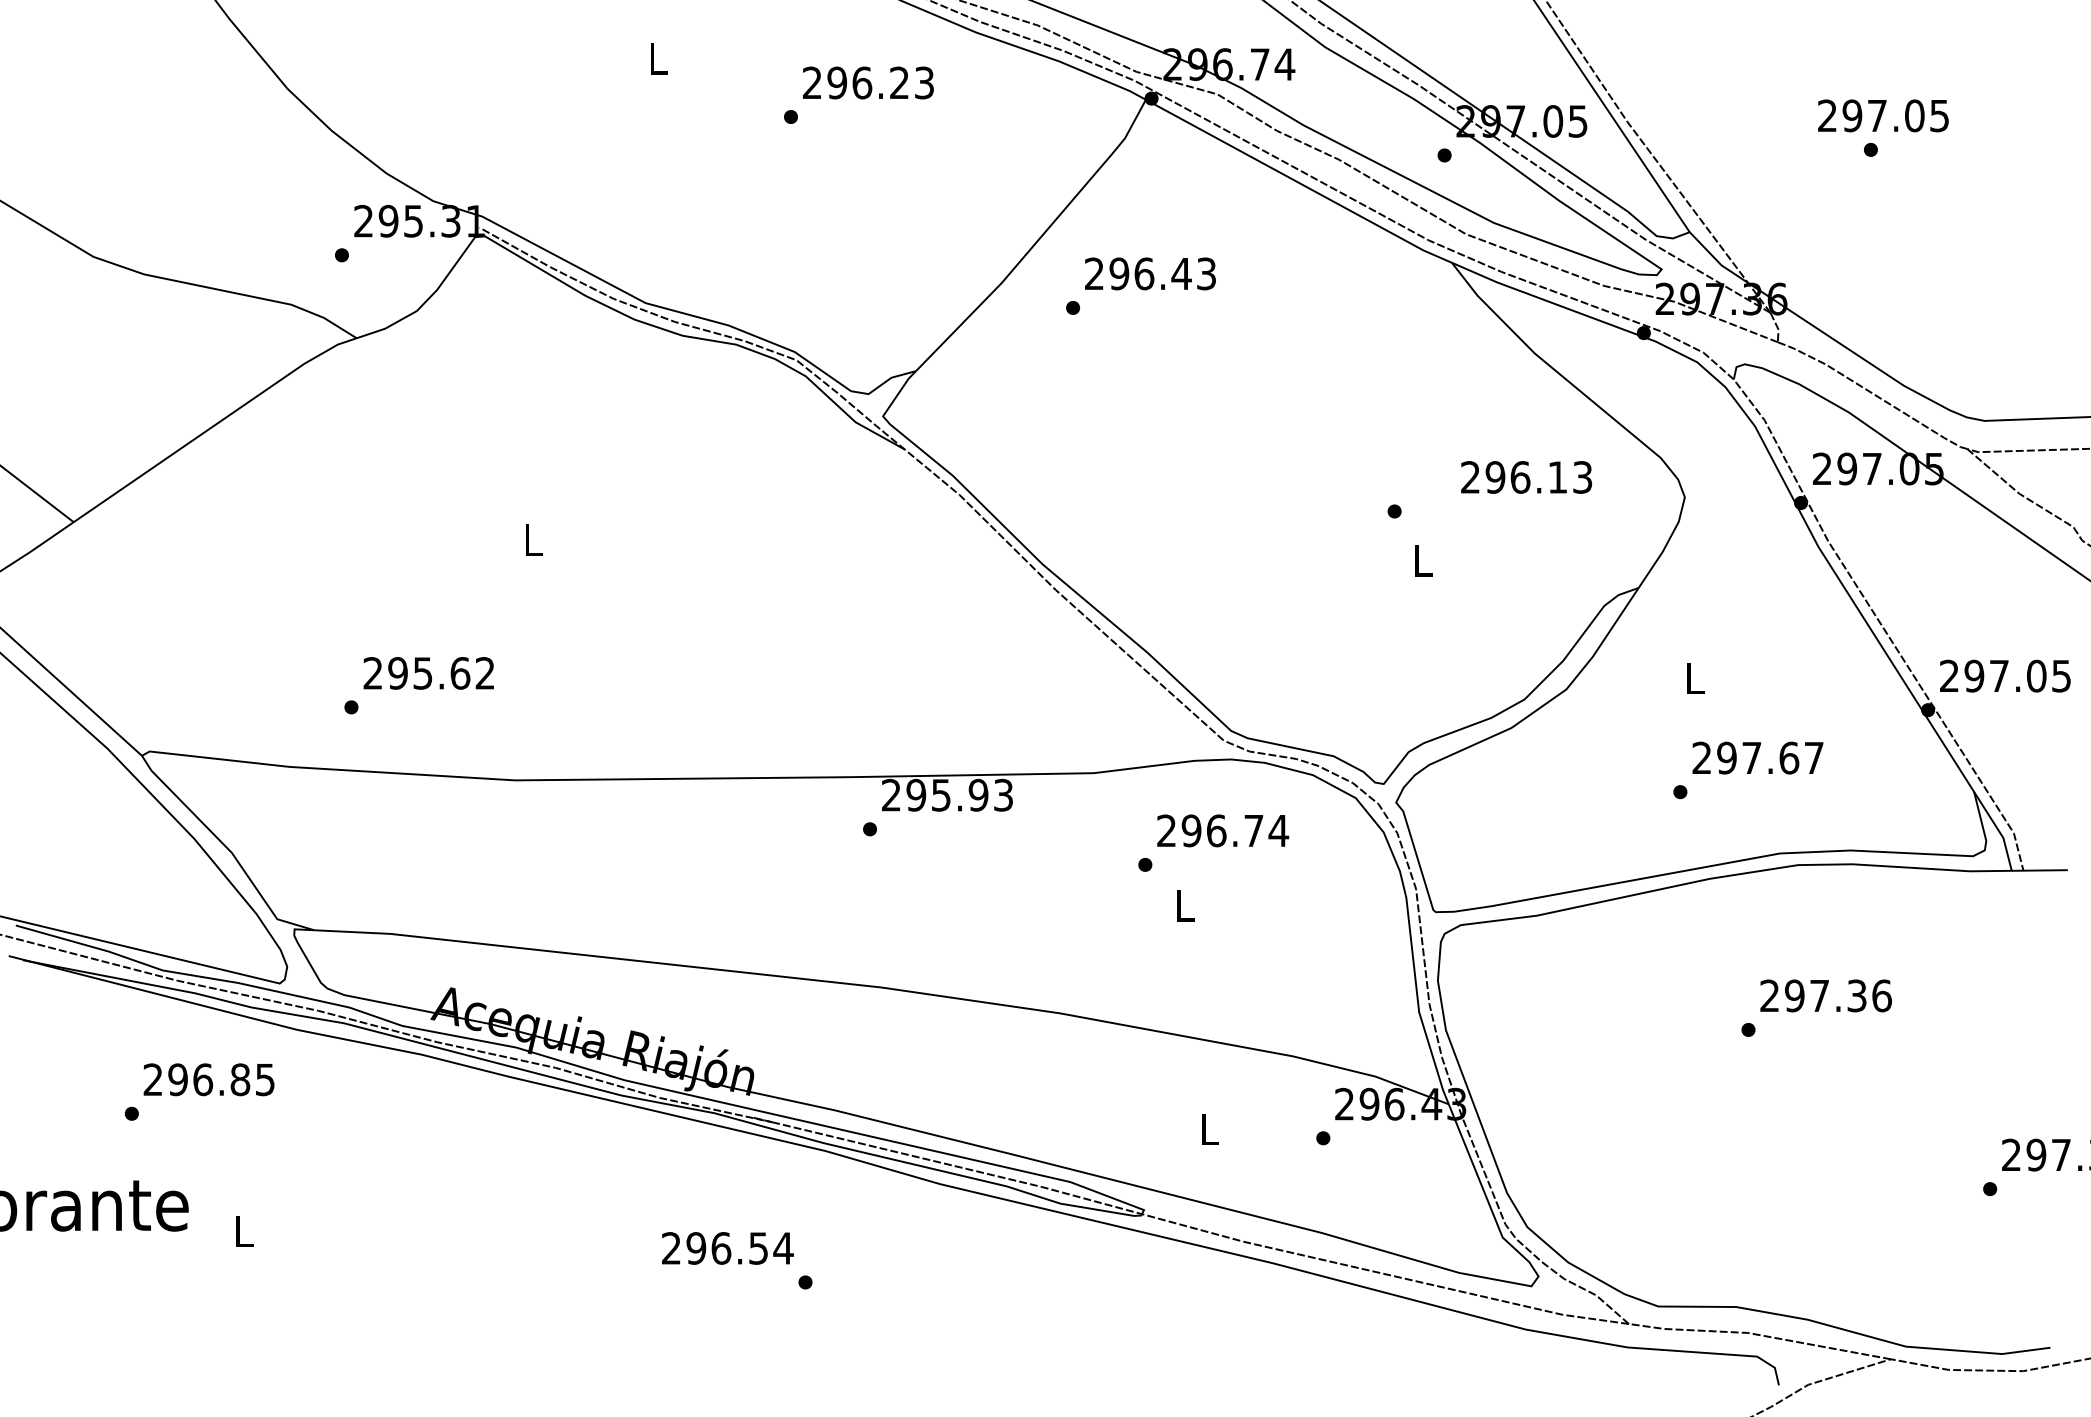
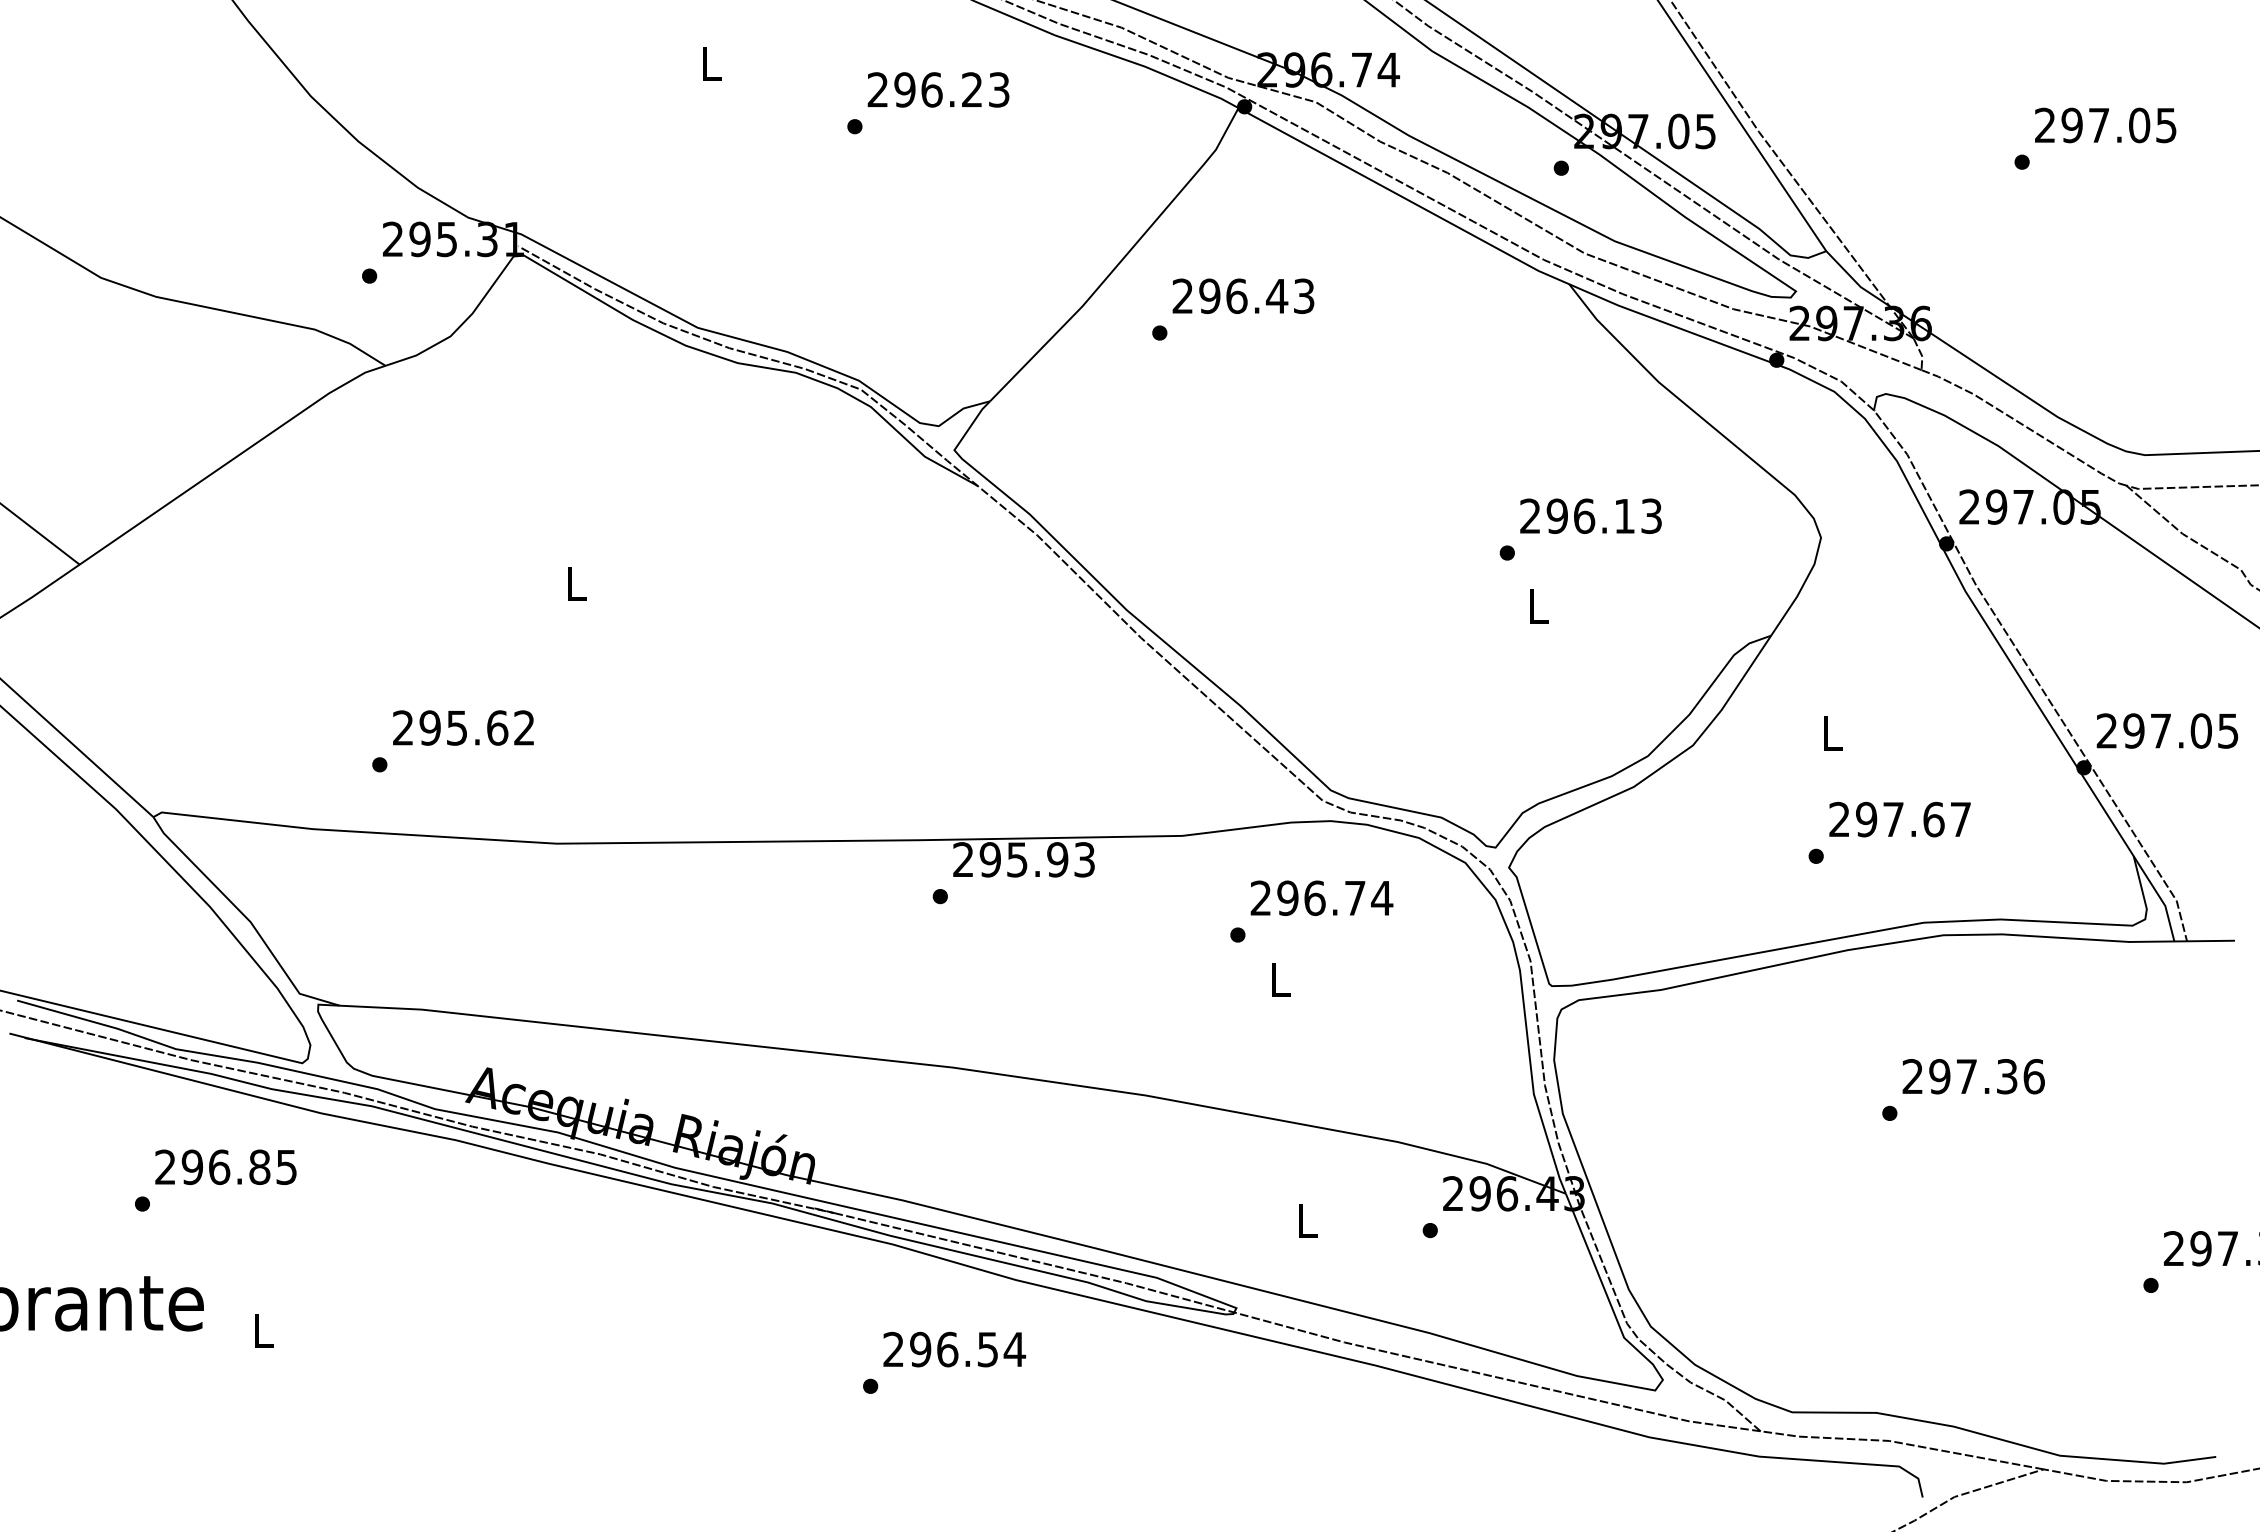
text: (1883, 115) -> (2105, 125), moved
text: (1526, 476) -> (1590, 515), moved
text: (727, 1248) -> (954, 1349), moved

